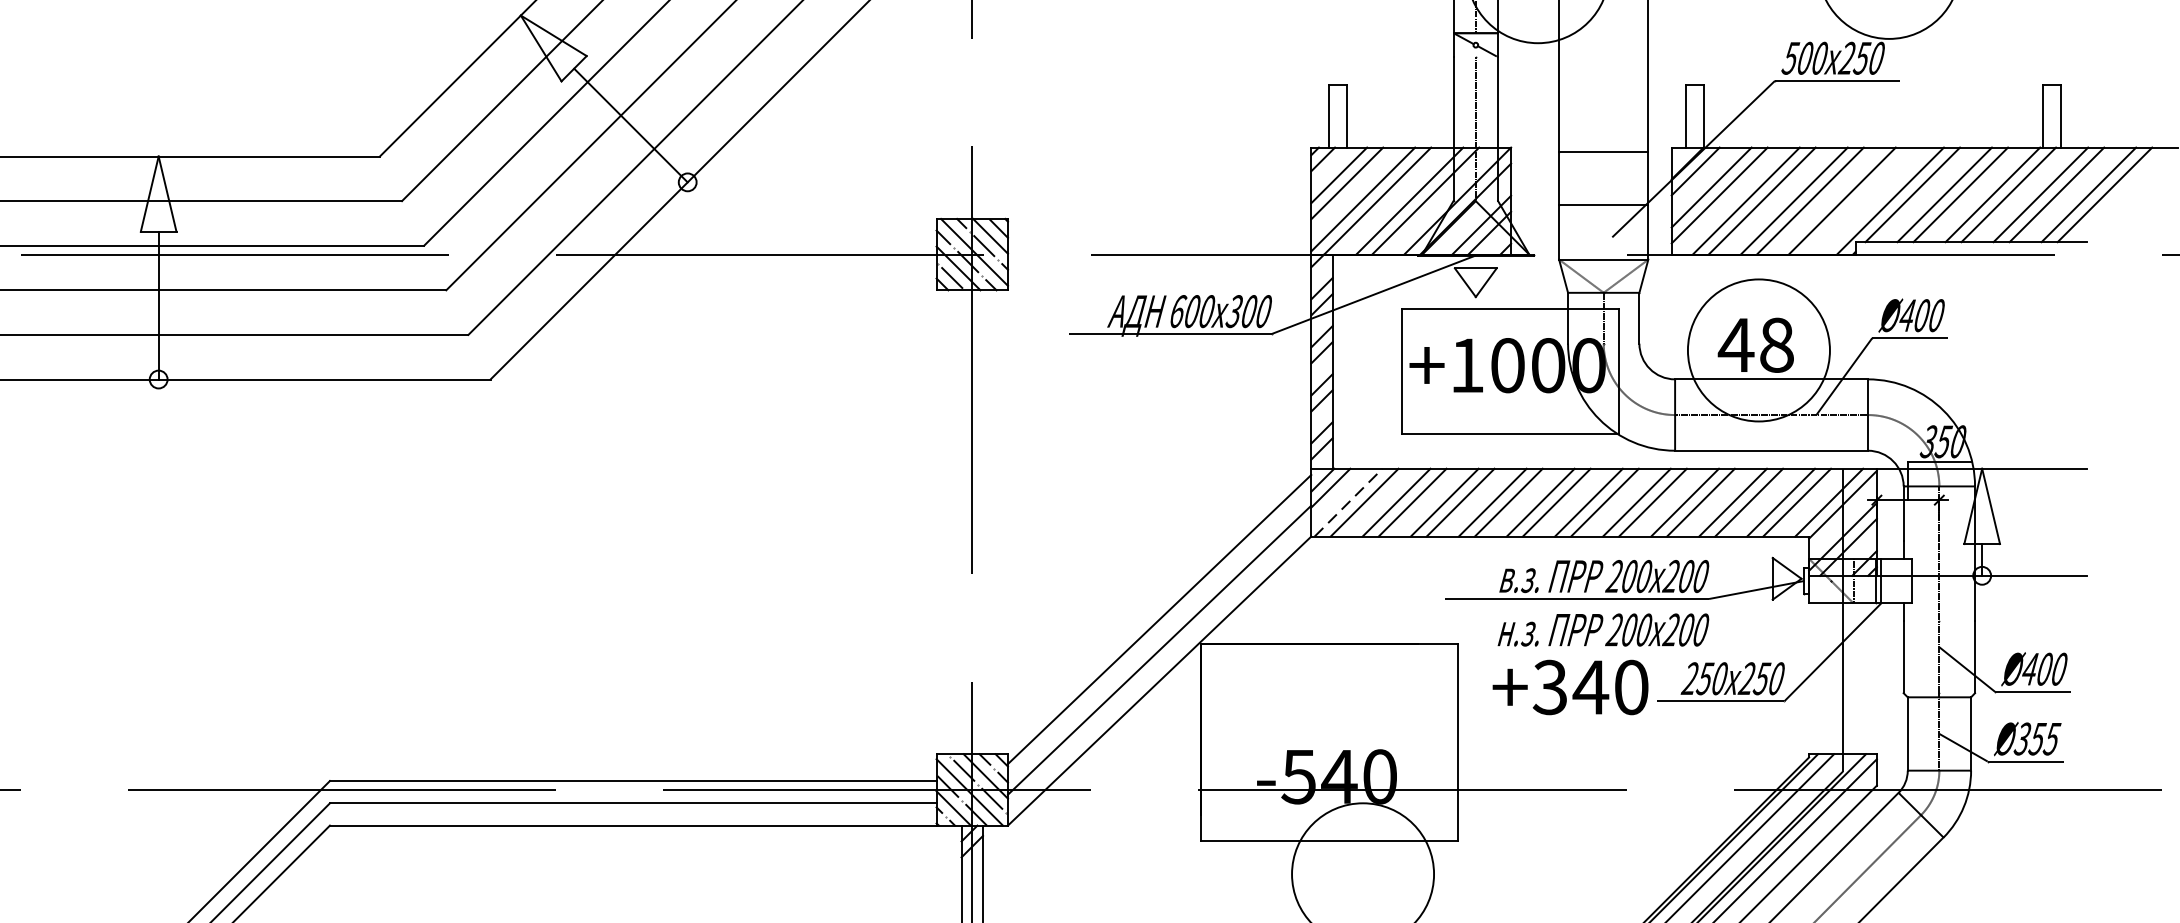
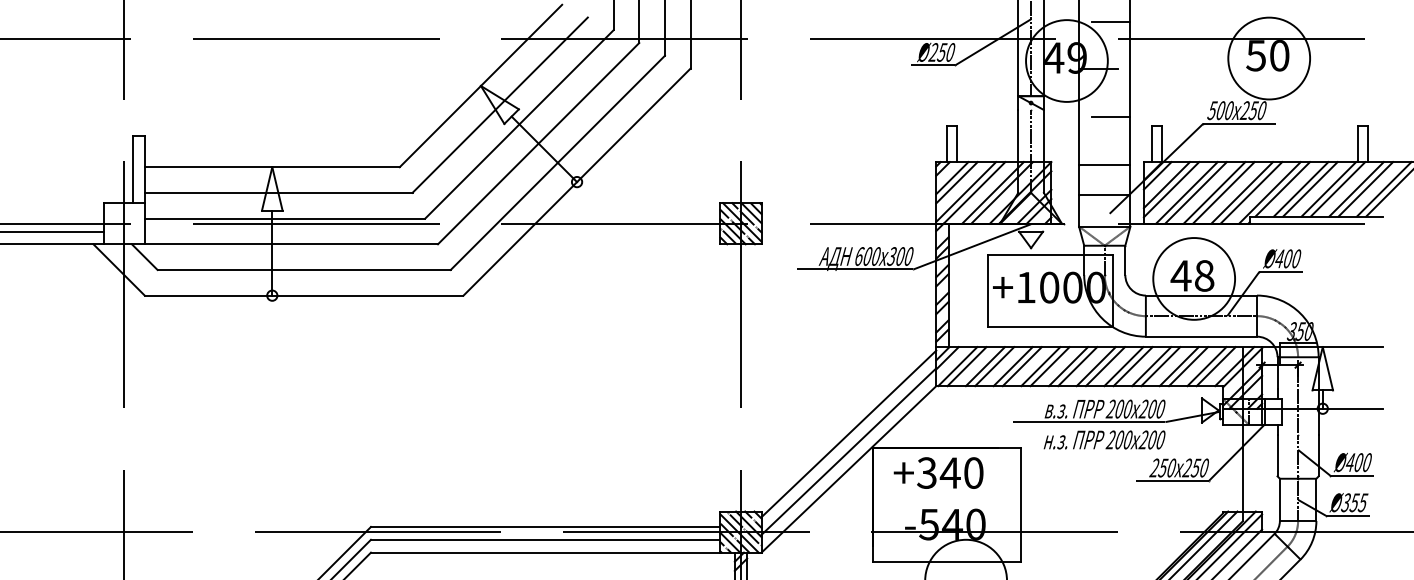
line: (1613, 70) -> (1110, 117), added
line: (1858, 200) -> (1251, 192), added
line: (1348, 502) -> (957, 366), dashed -> solid
text: (1570, 686) -> (938, 472), moved

